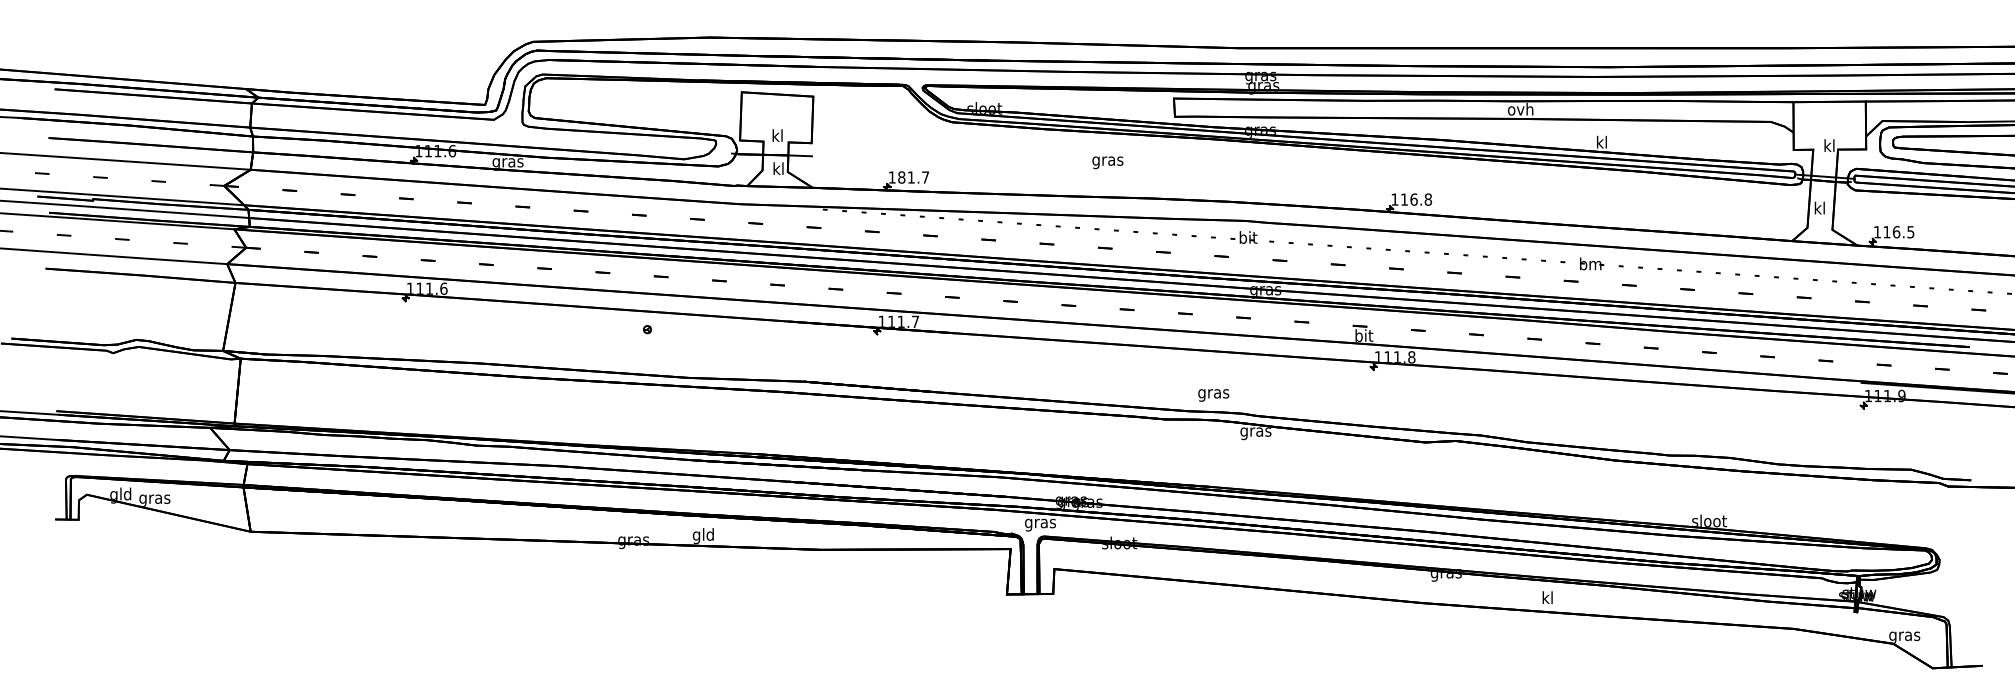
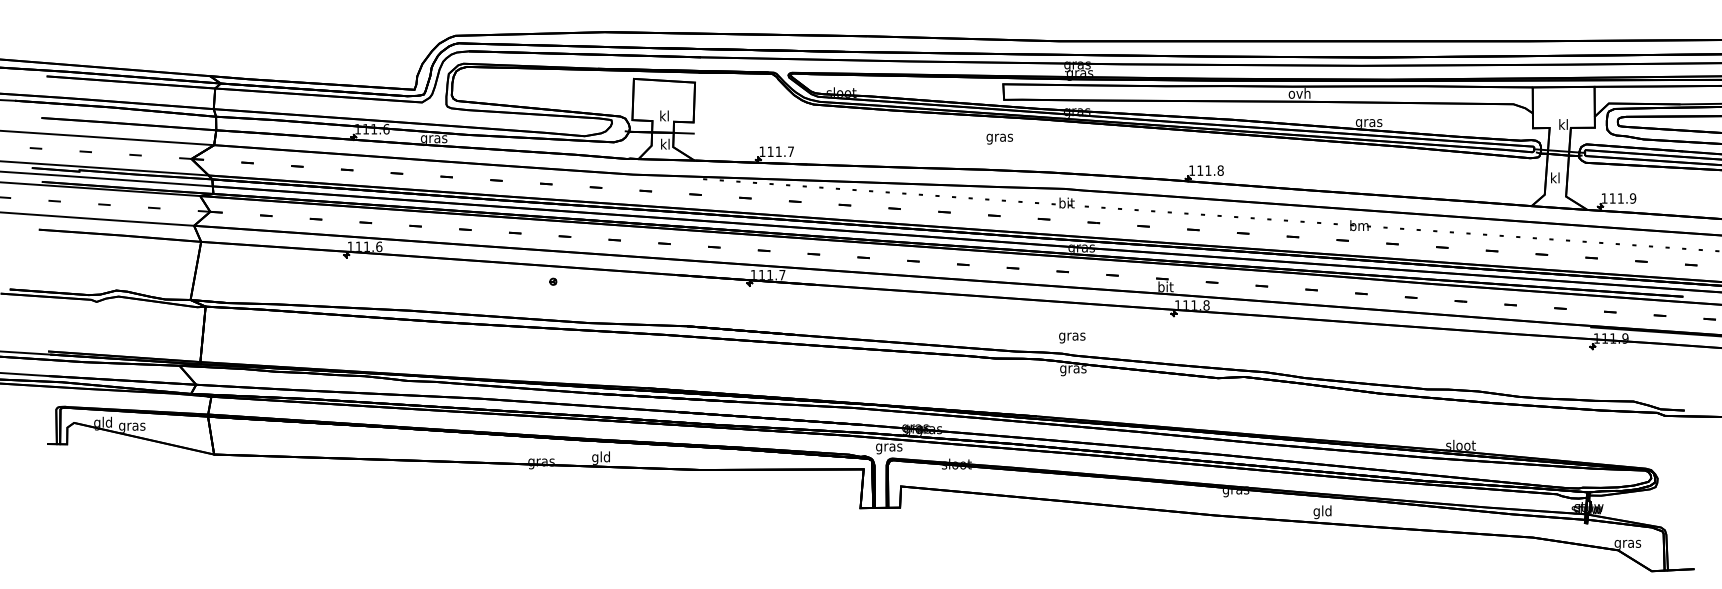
text: (1601, 142) -> (1368, 121), kl -> gras
text: (1107, 161) -> (999, 138), moved
text: (901, 177) -> (770, 151), 181.7 -> 111.7
text: (1414, 199) -> (1208, 170), 116.8 -> 111.8
text: (1903, 232) -> (1626, 198), 116.5 -> 111.9
text: (1214, 394) -> (1072, 337), moved
text: (1547, 599) -> (1322, 512), kl -> gld

